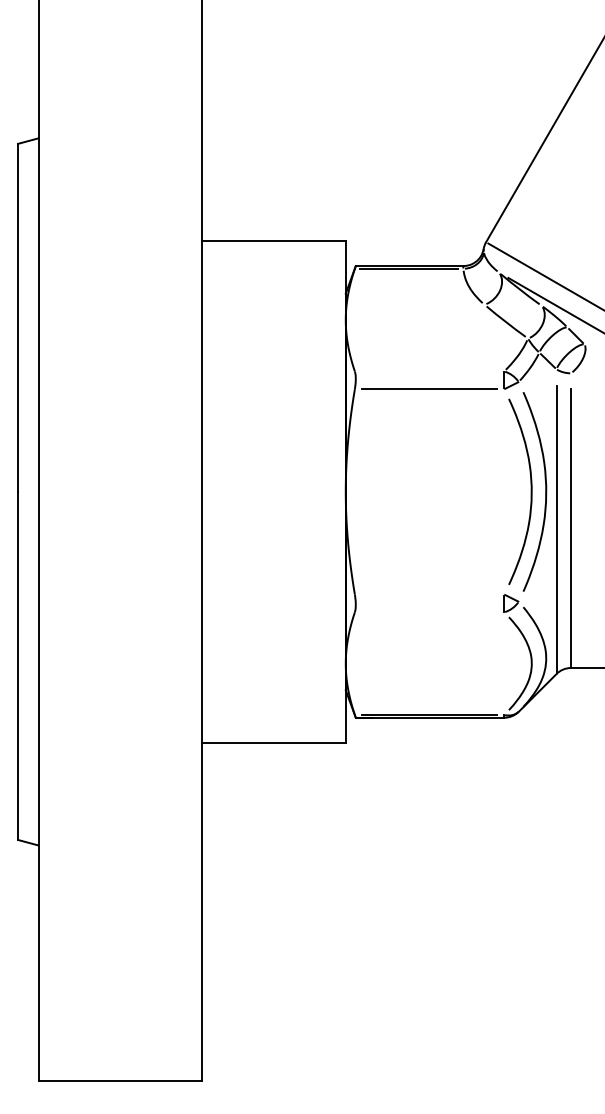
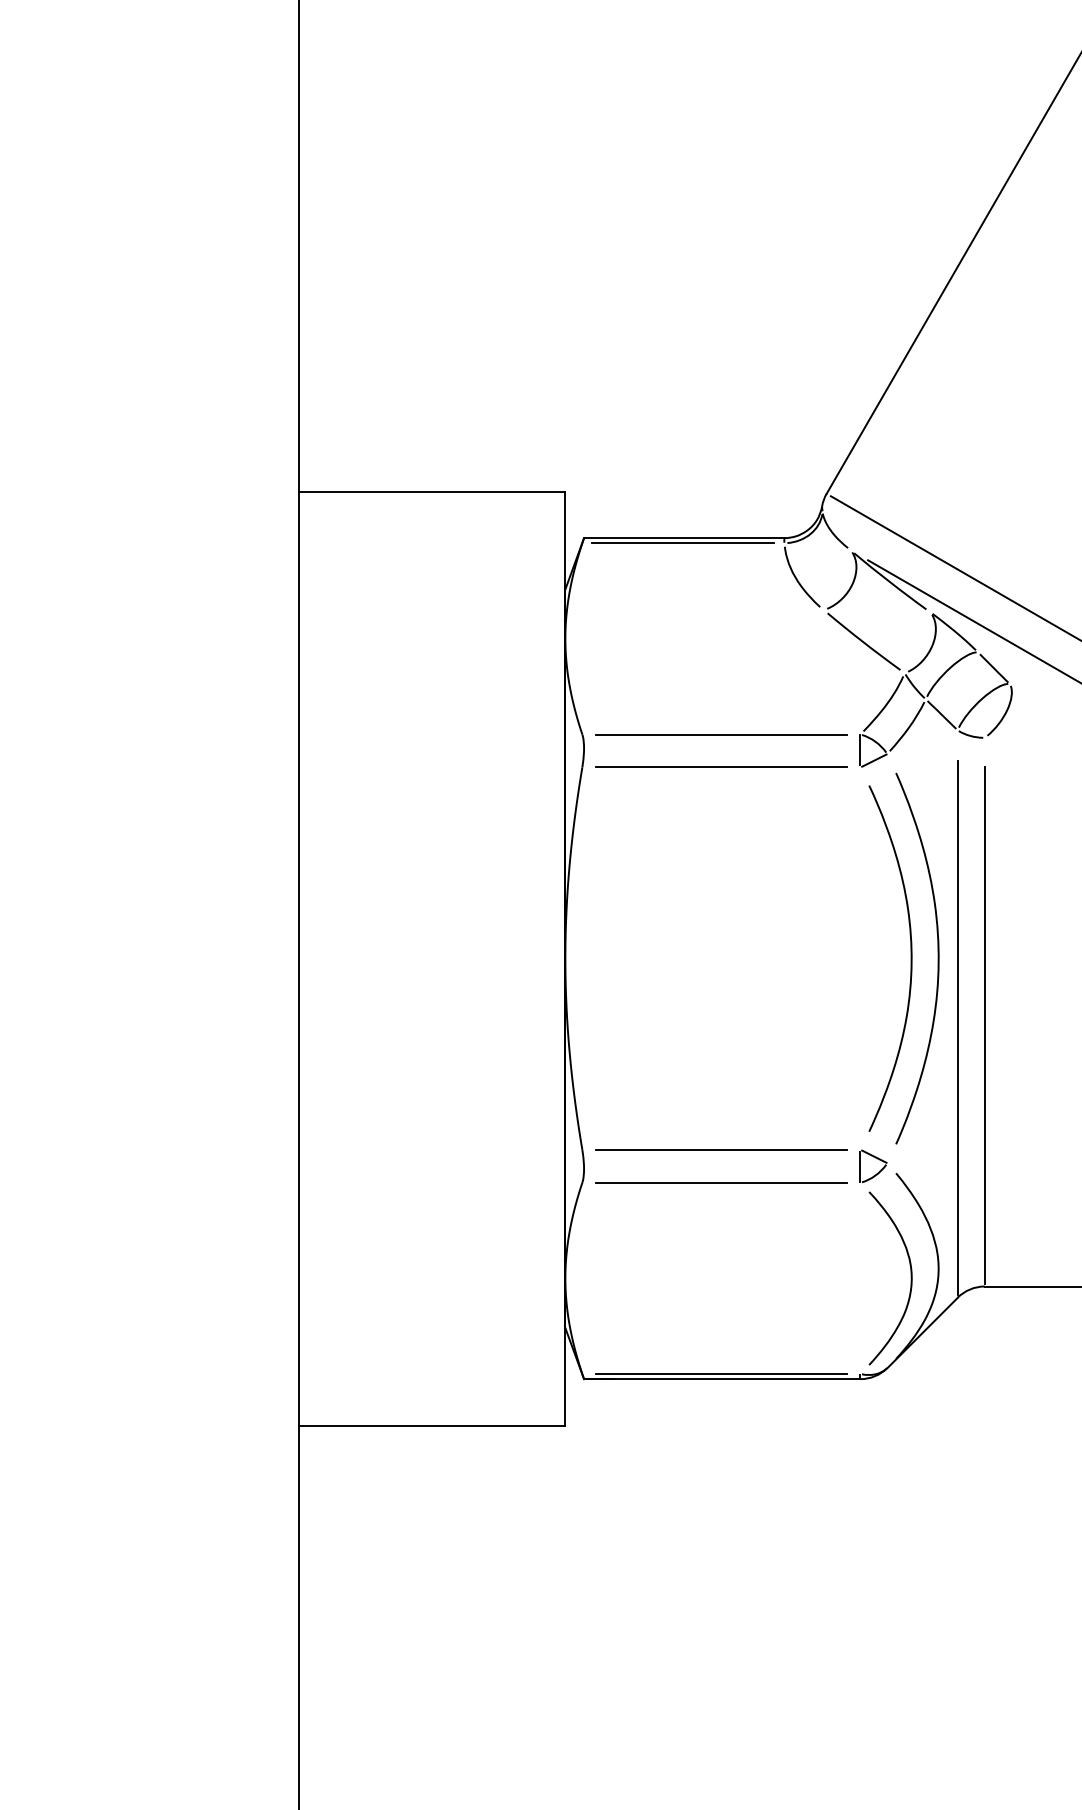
line: (429, 371) -> (721, 734), added
line: (429, 594) -> (721, 1149), added
line: (429, 612) -> (721, 1183), added

